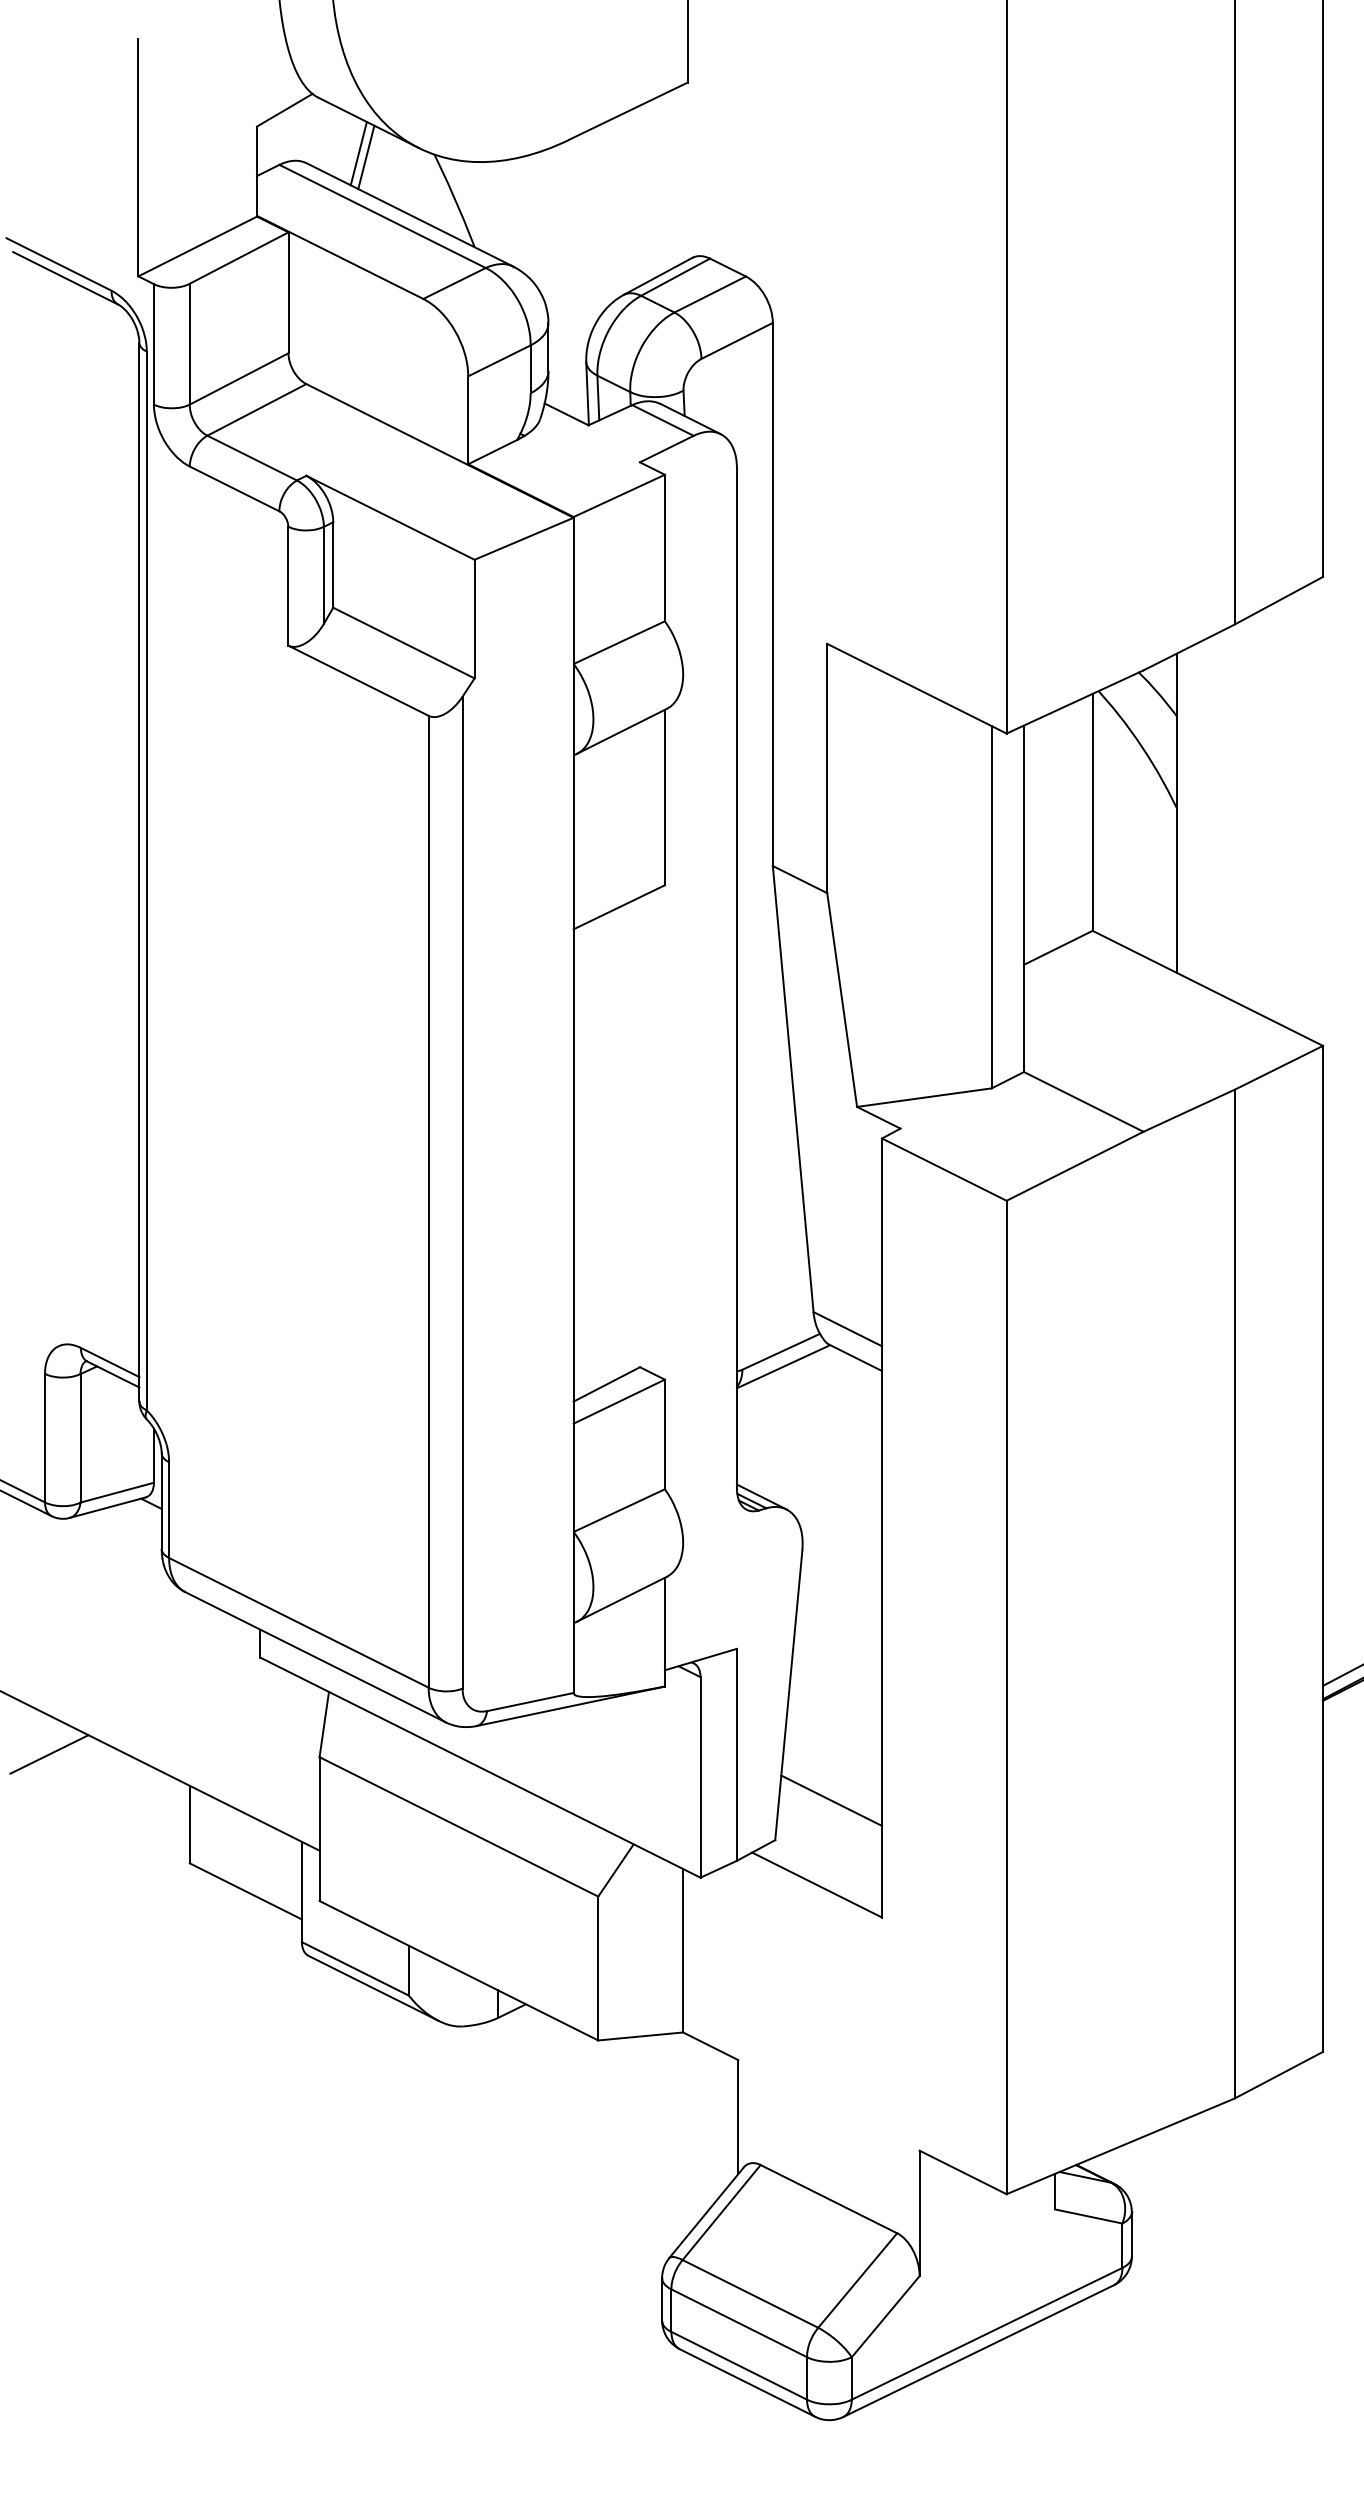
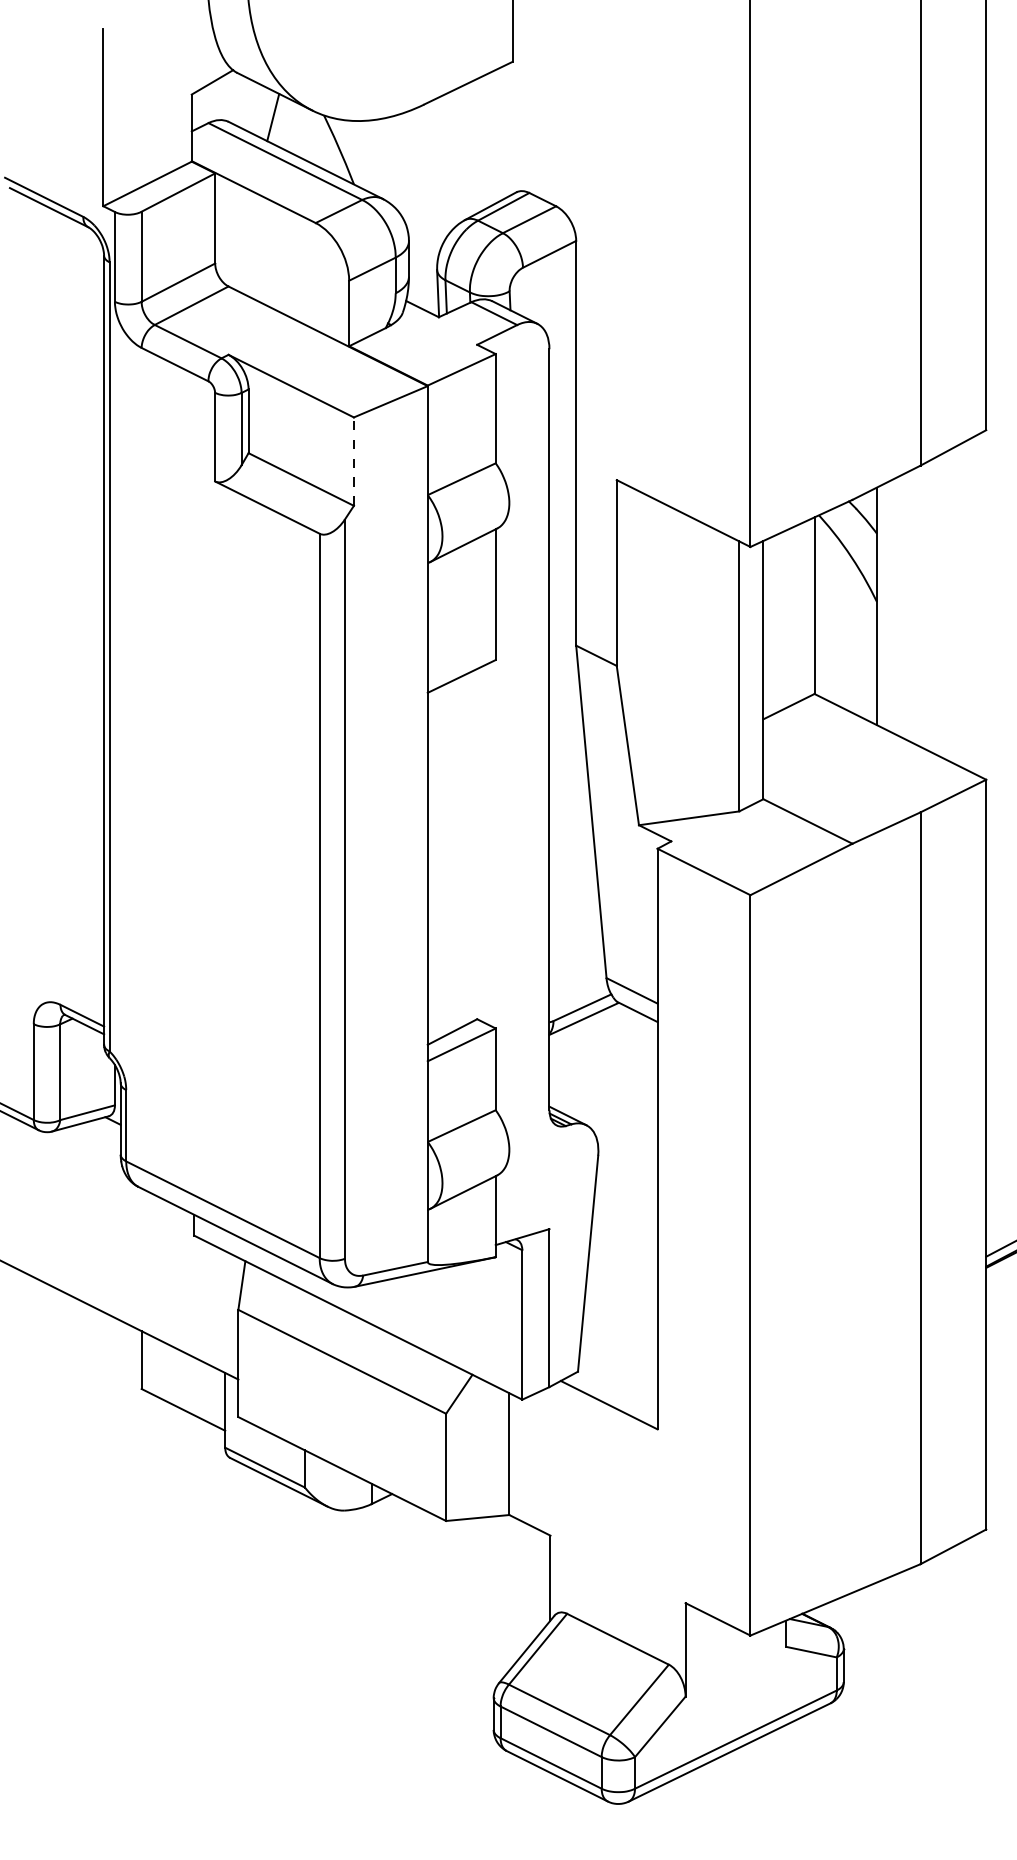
line: (358, 153) -> (267, 114), removed
line: (474, 618) -> (353, 461), solid -> dashed
line: (49, 1754) -> (37, 1307), removed
line: (831, 1800) -> (619, 1342), removed

